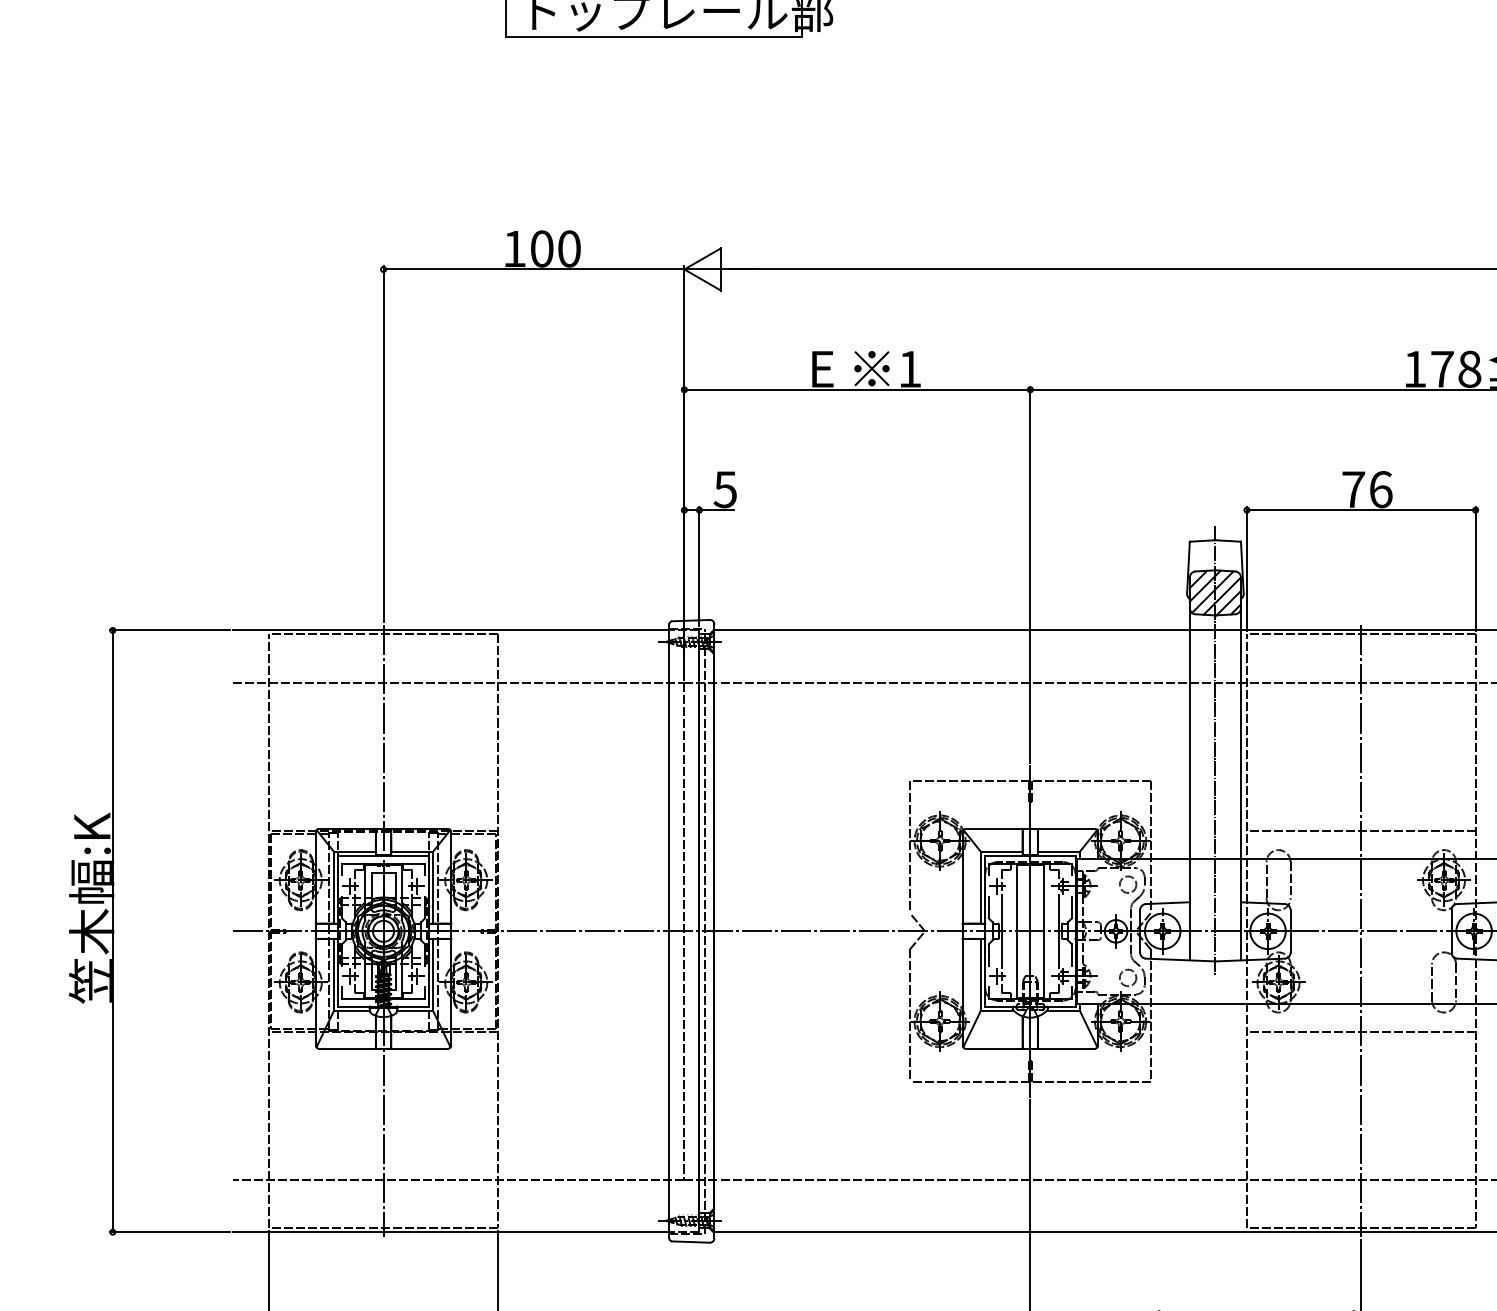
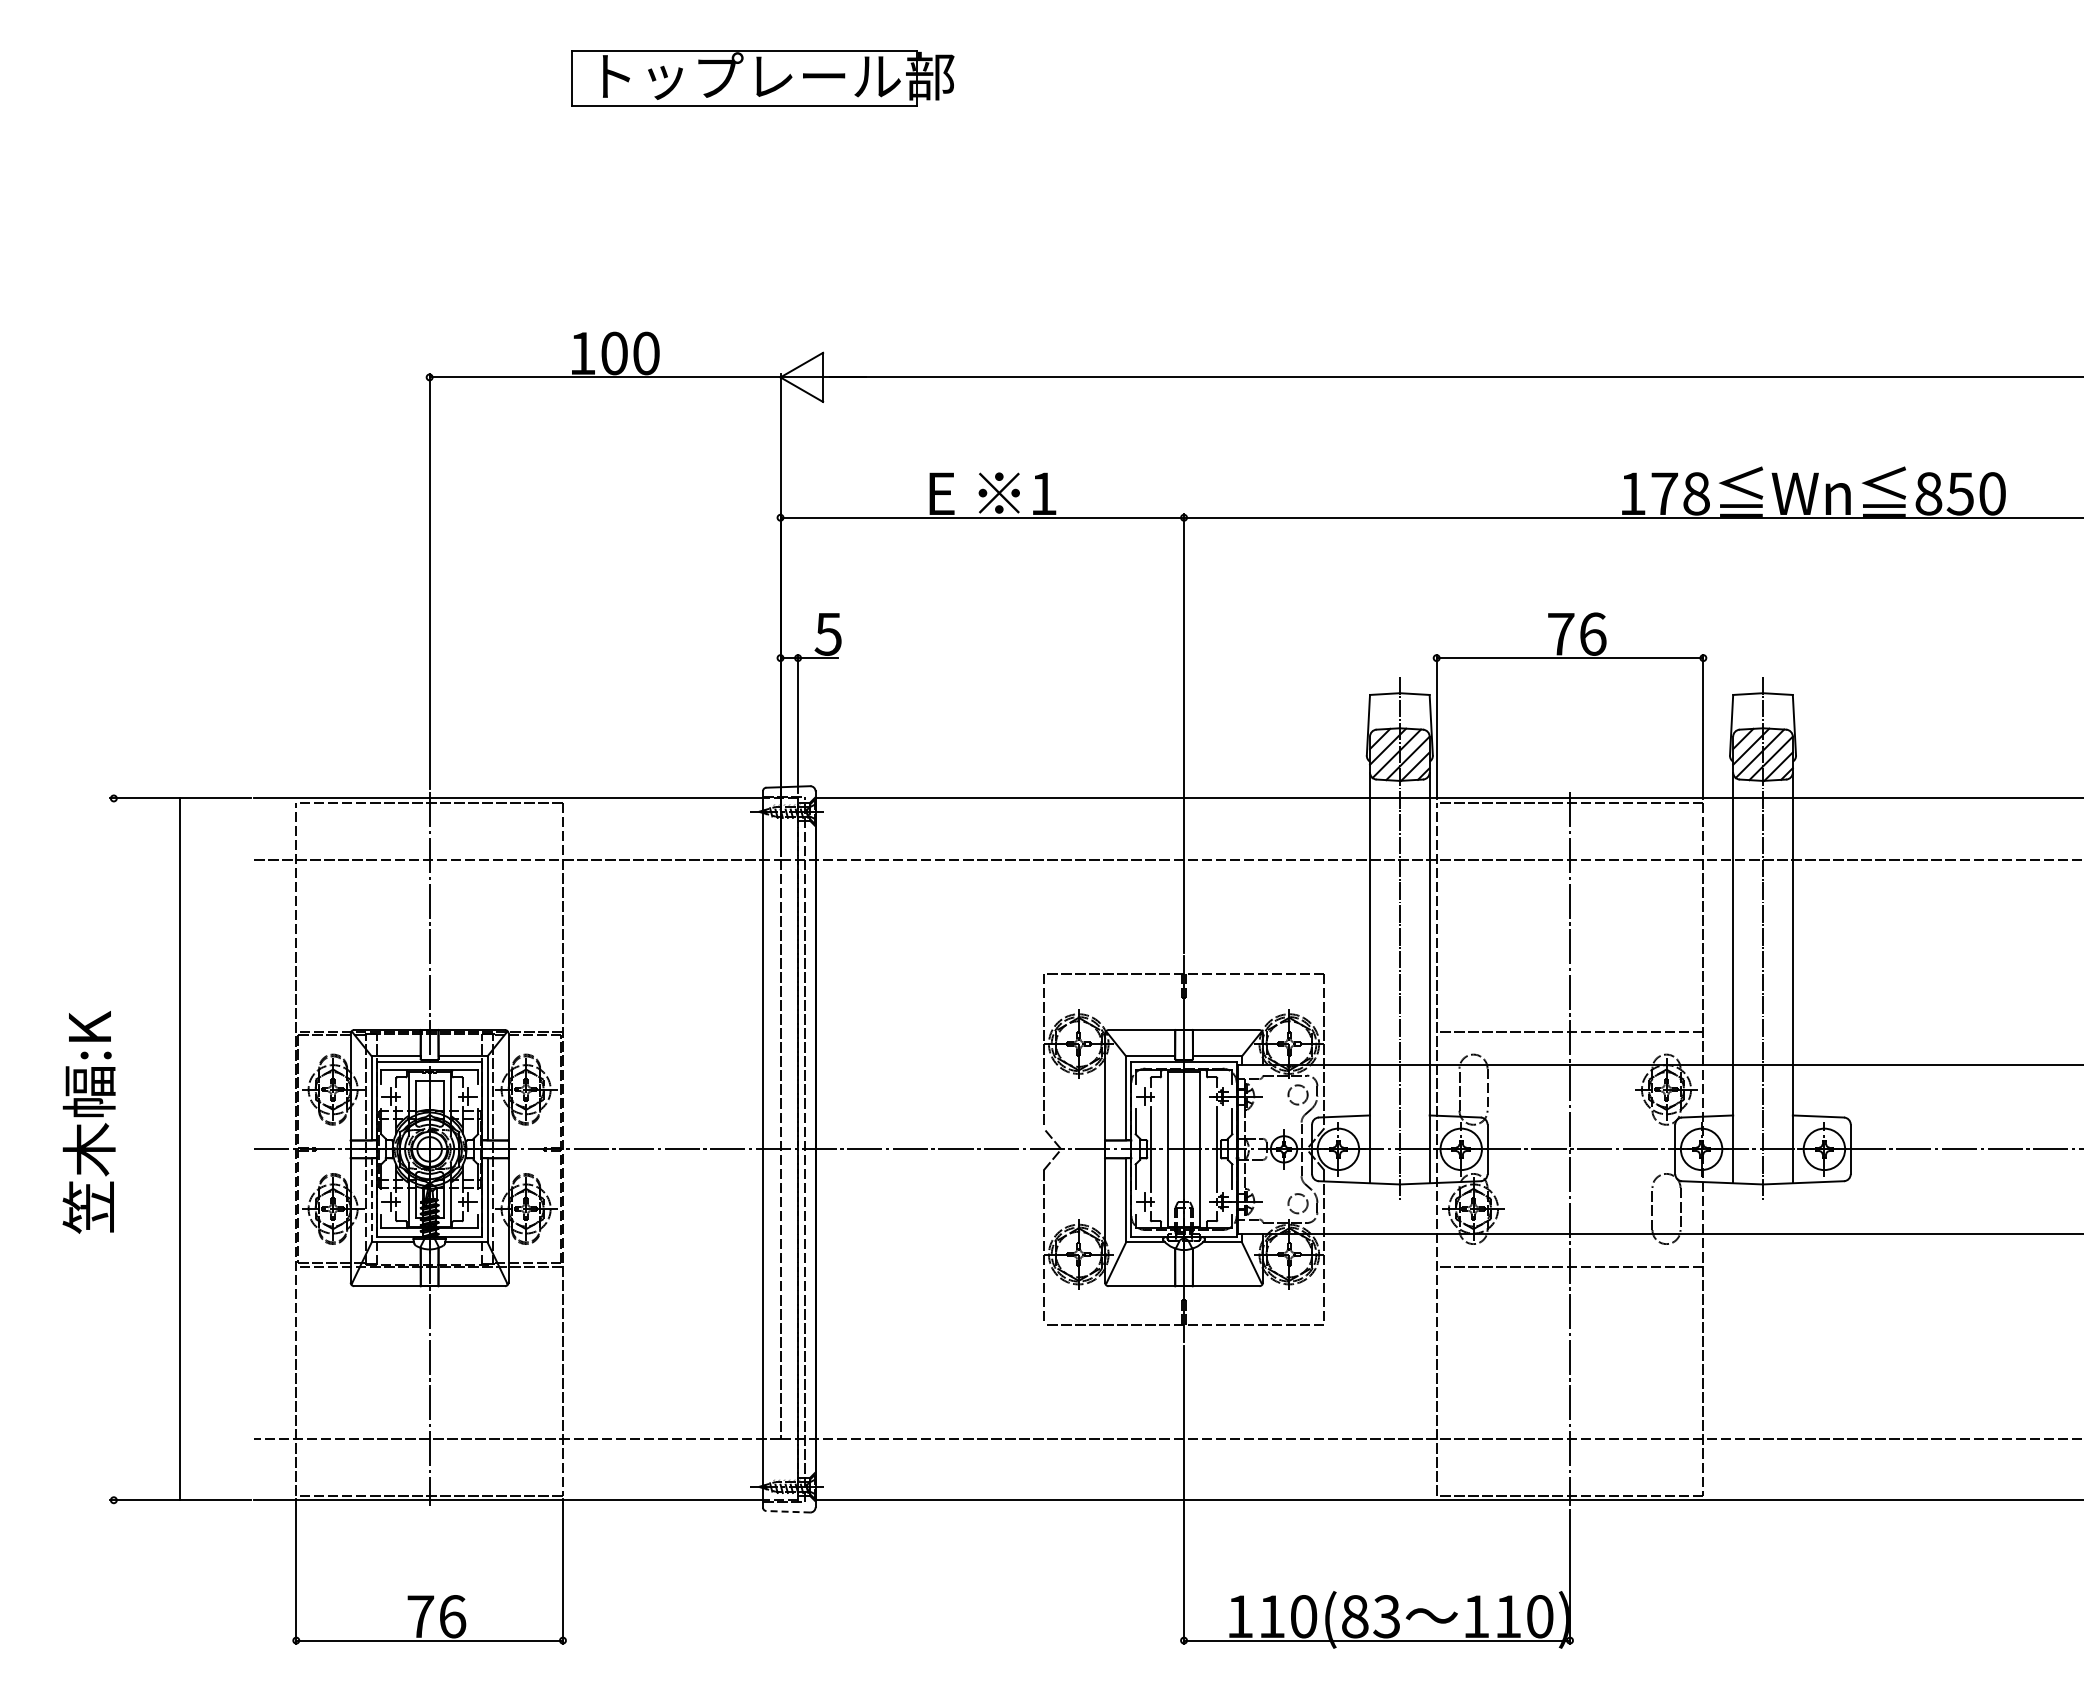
line: (112, 931) -> (179, 1149), moved
line: (333, 975) -> (371, 1200), solid -> dashed
line: (690, 1241) -> (787, 1511), solid -> dashed

